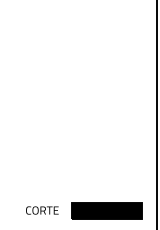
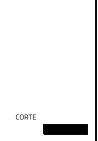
text: (41, 209) -> (25, 116), moved

